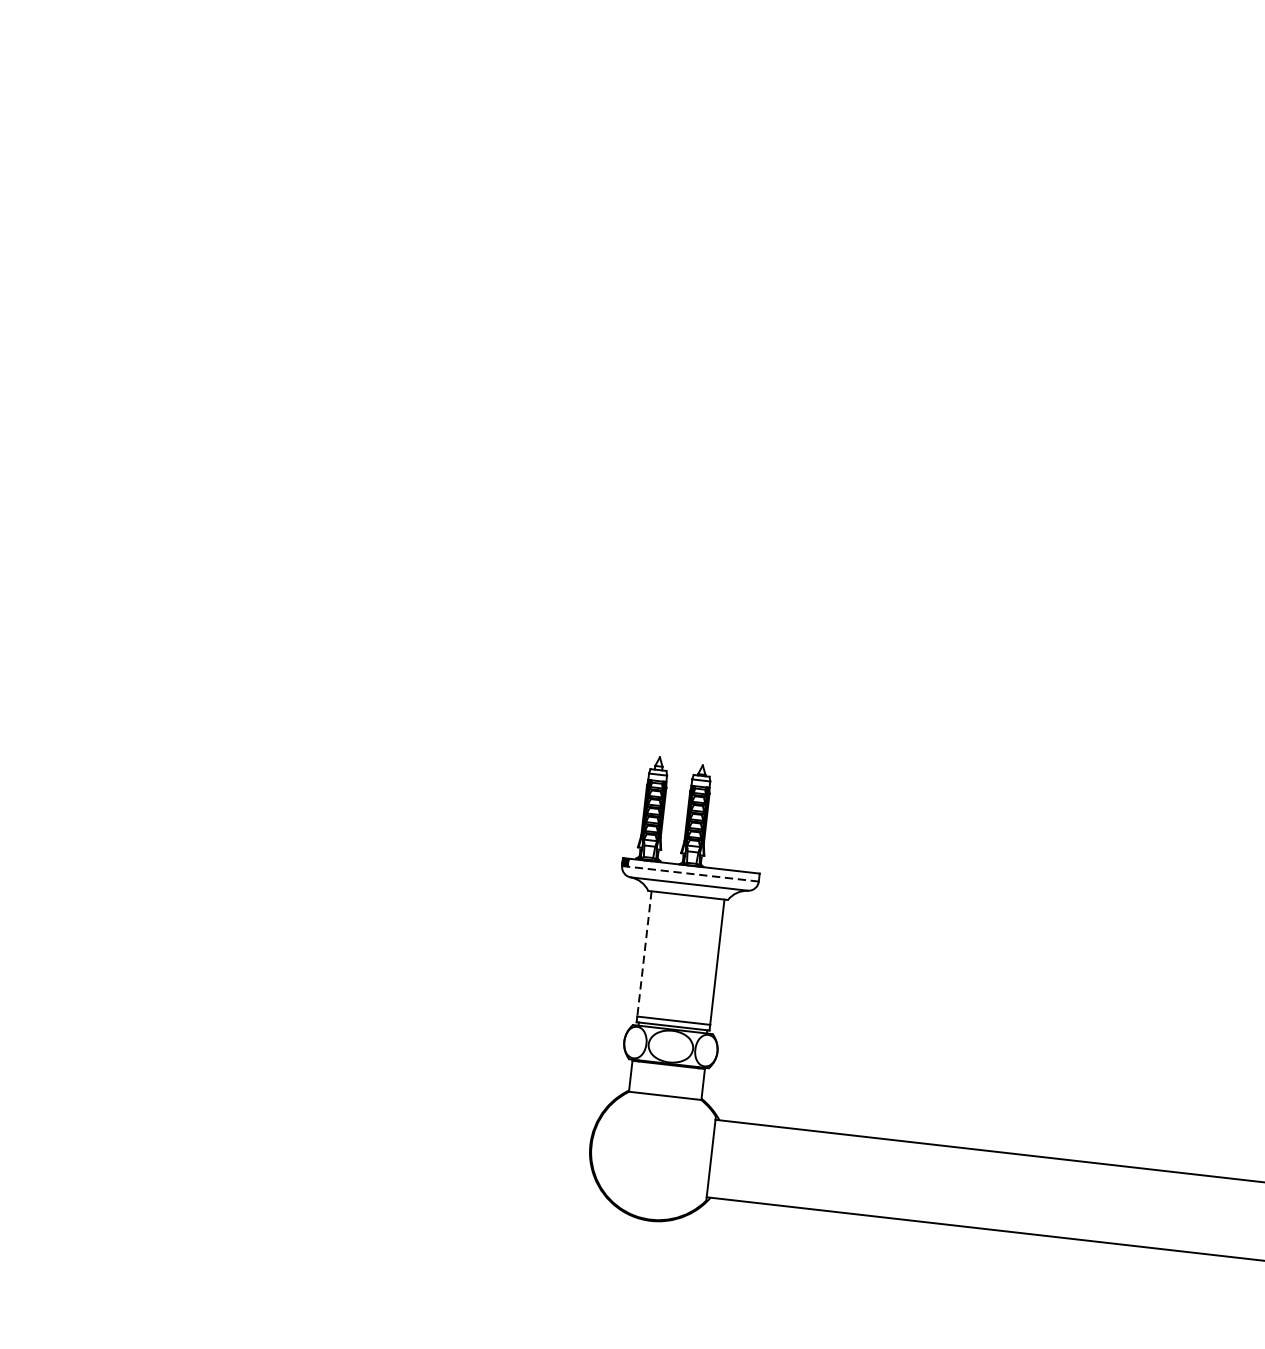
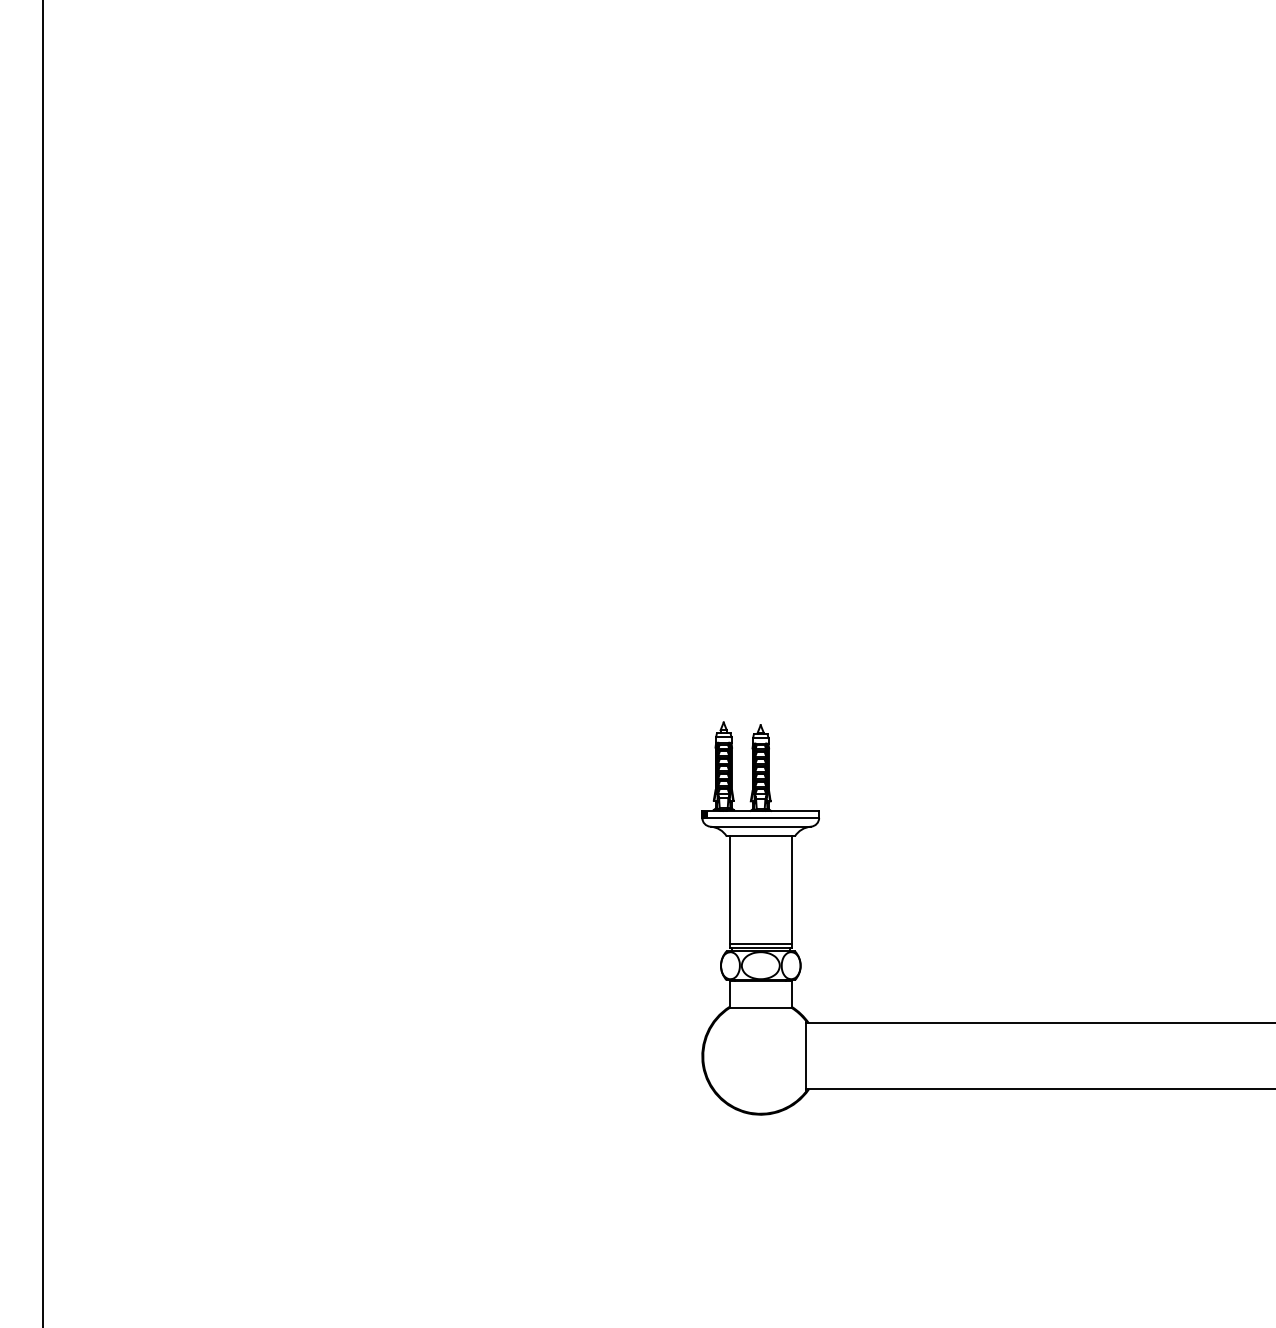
line: (690, 873) -> (760, 817), dashed -> solid
line: (644, 953) -> (729, 889), dashed -> solid

